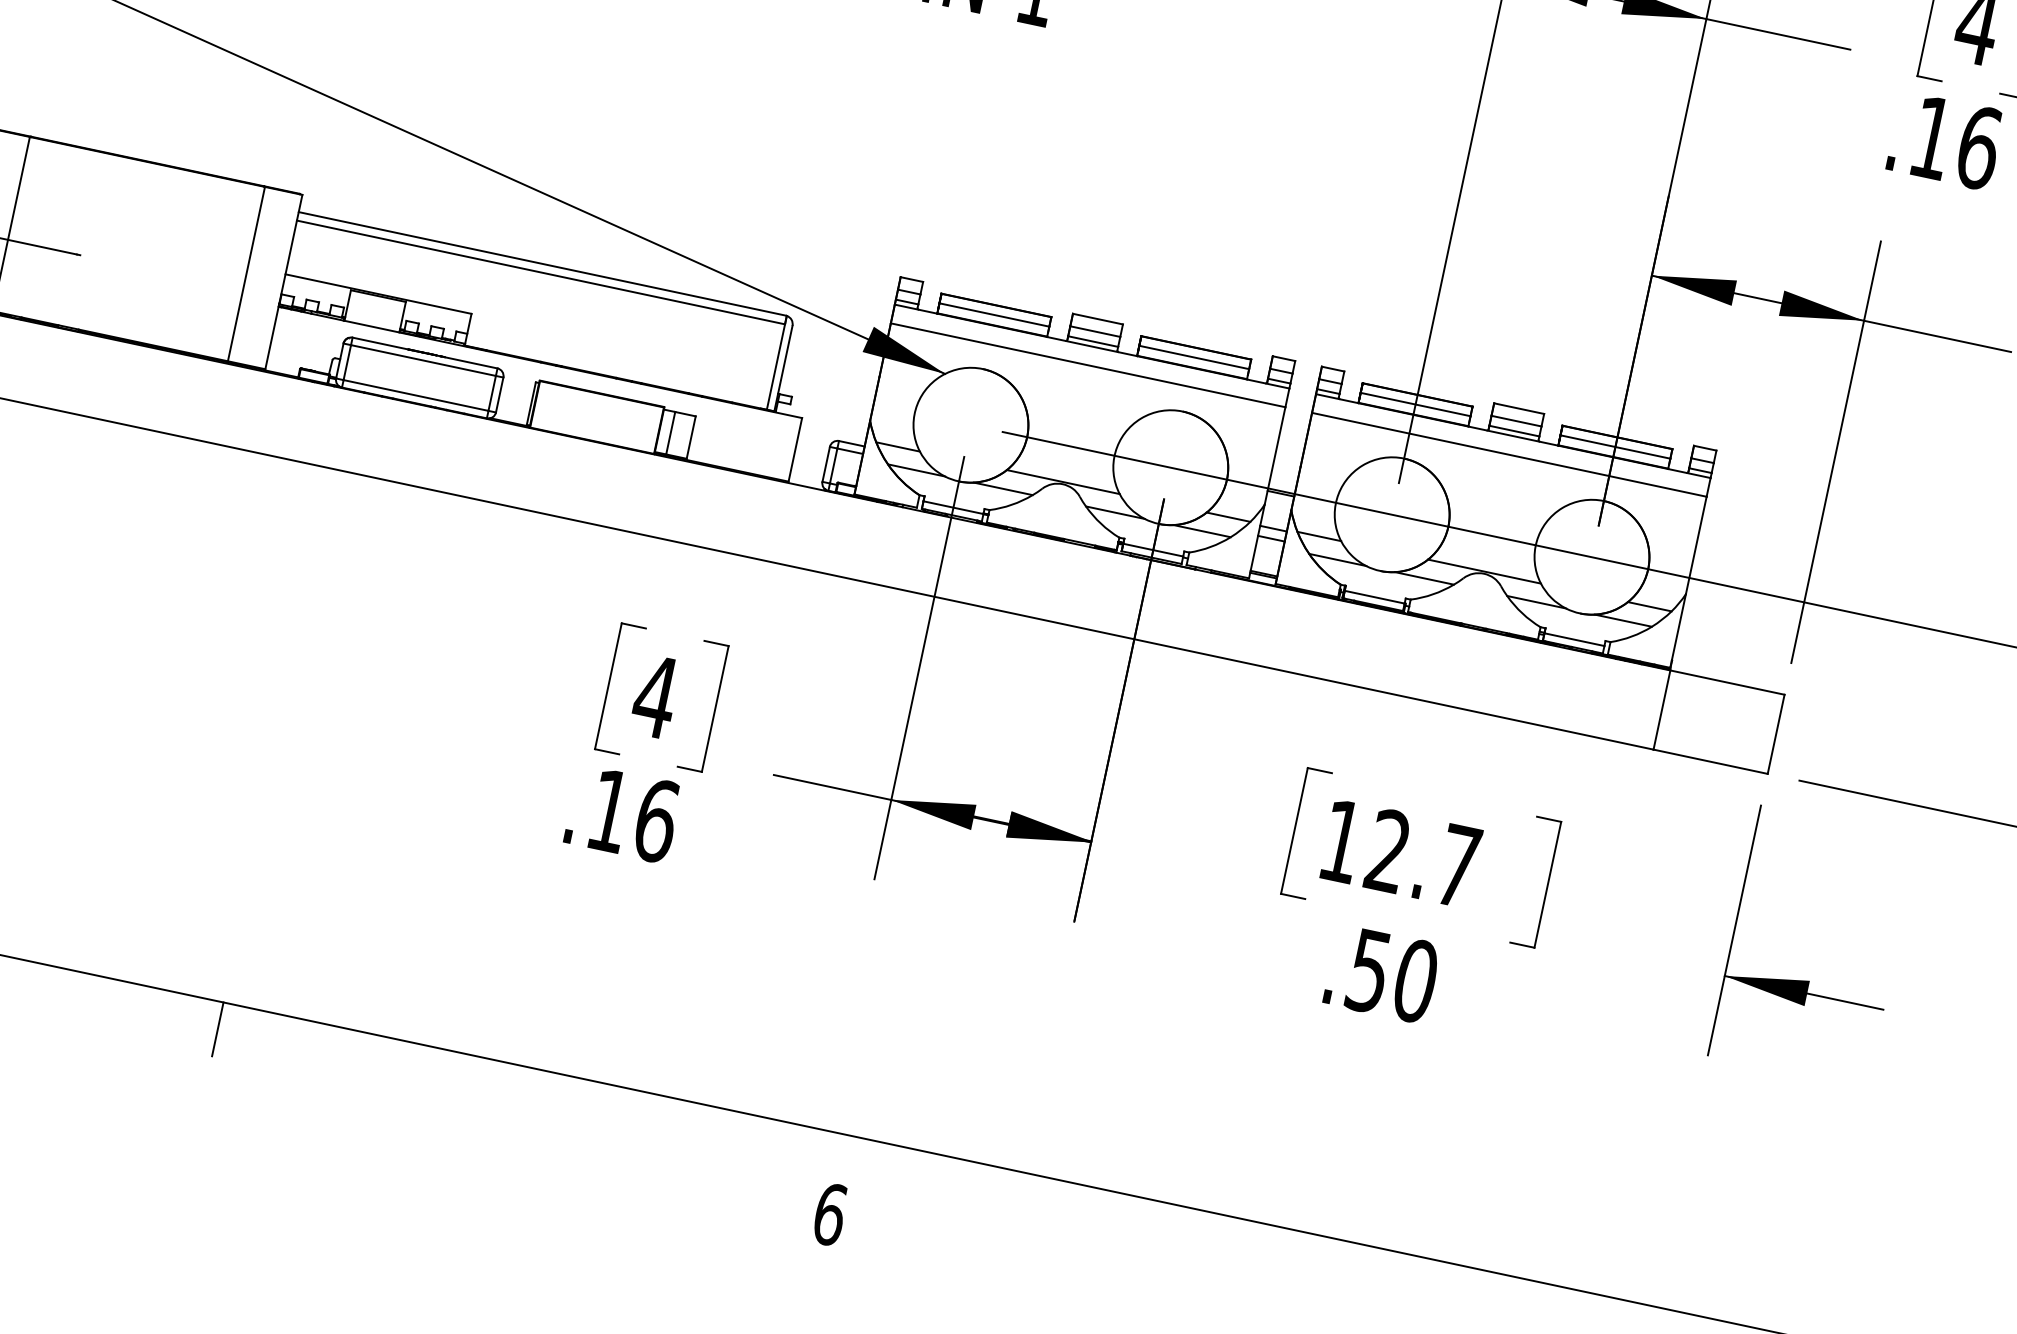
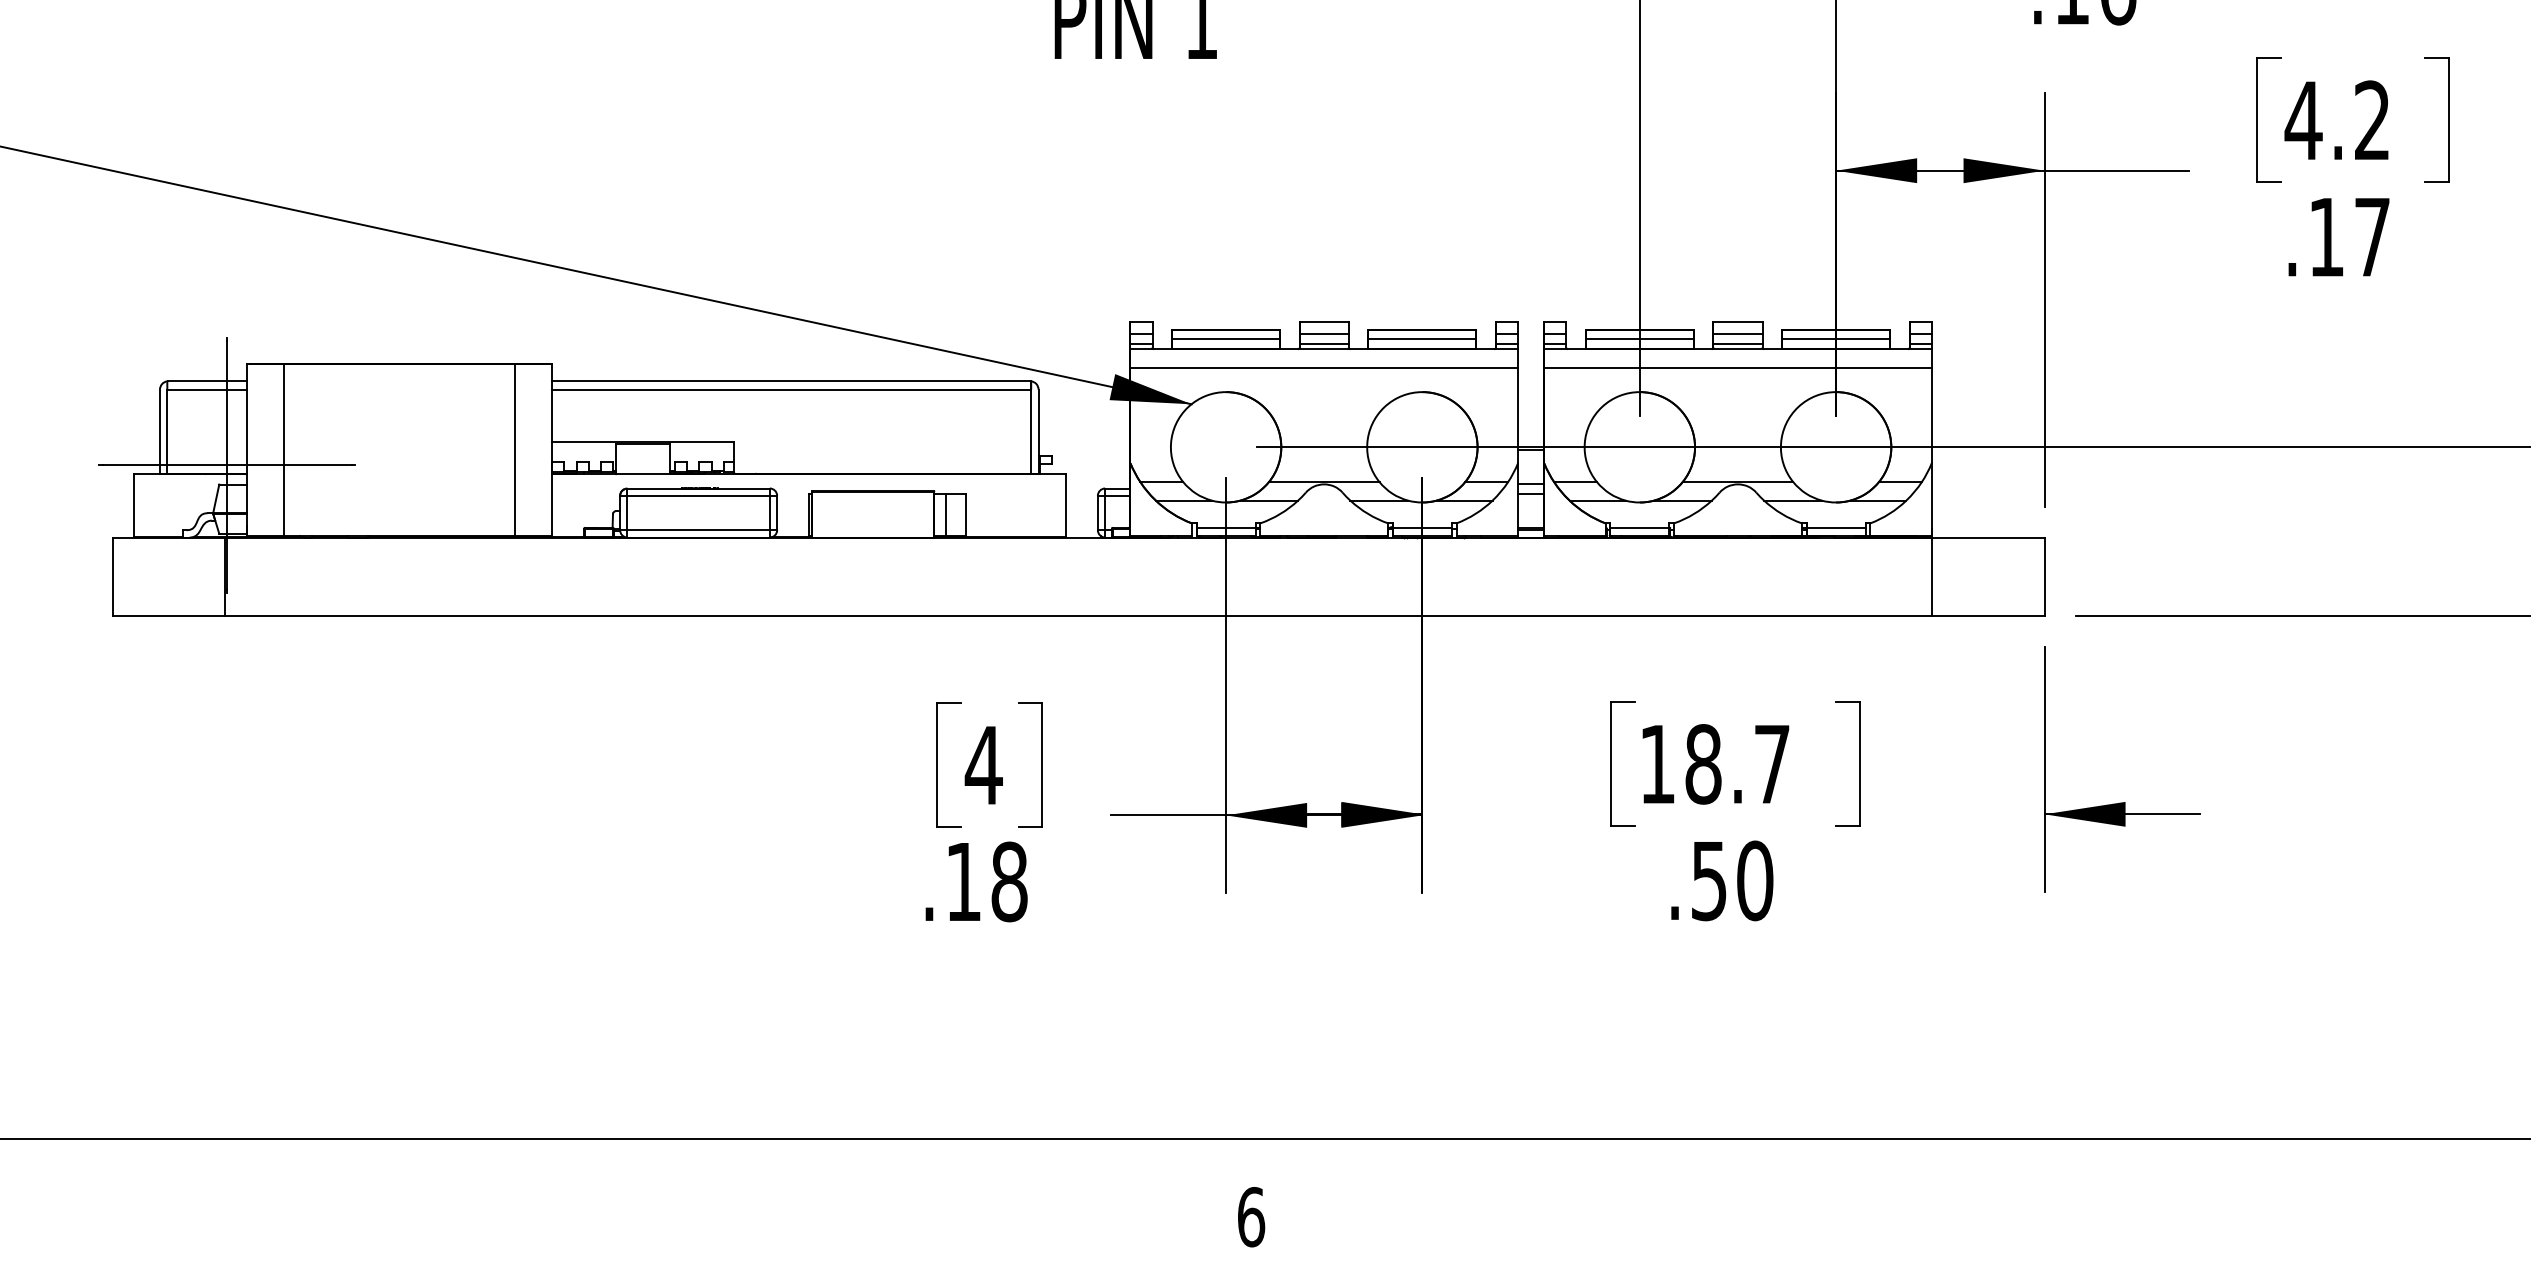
text: (656, 820) -> (1009, 881), .16 -> .18
text: (1388, 851) -> (1703, 764), 12.7 -> 18.7
line: (217, 1029) -> (638, 1165), removed

